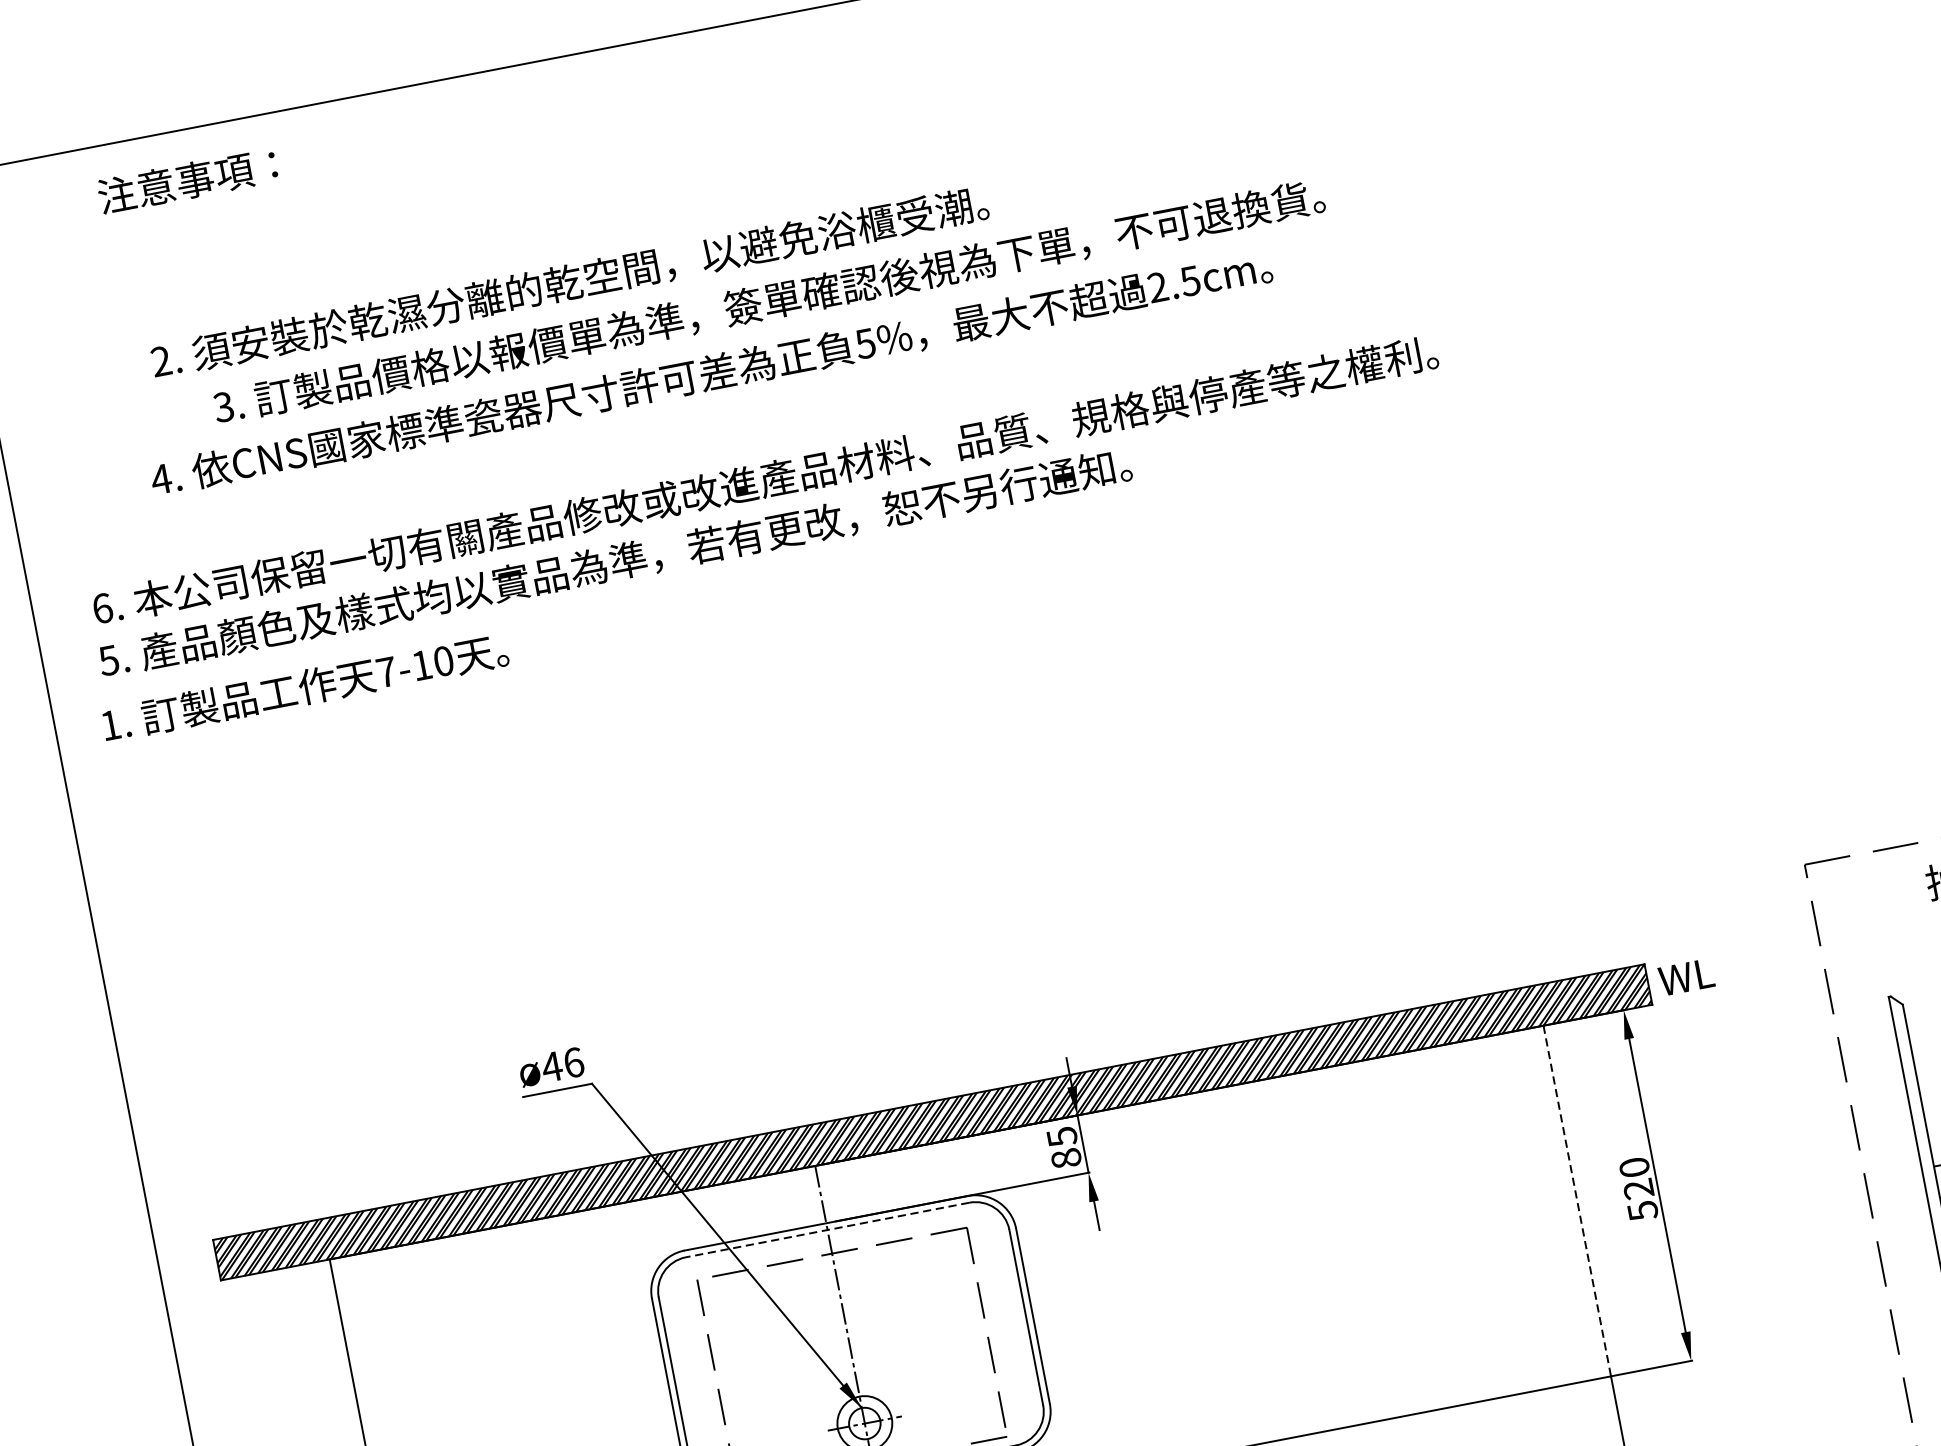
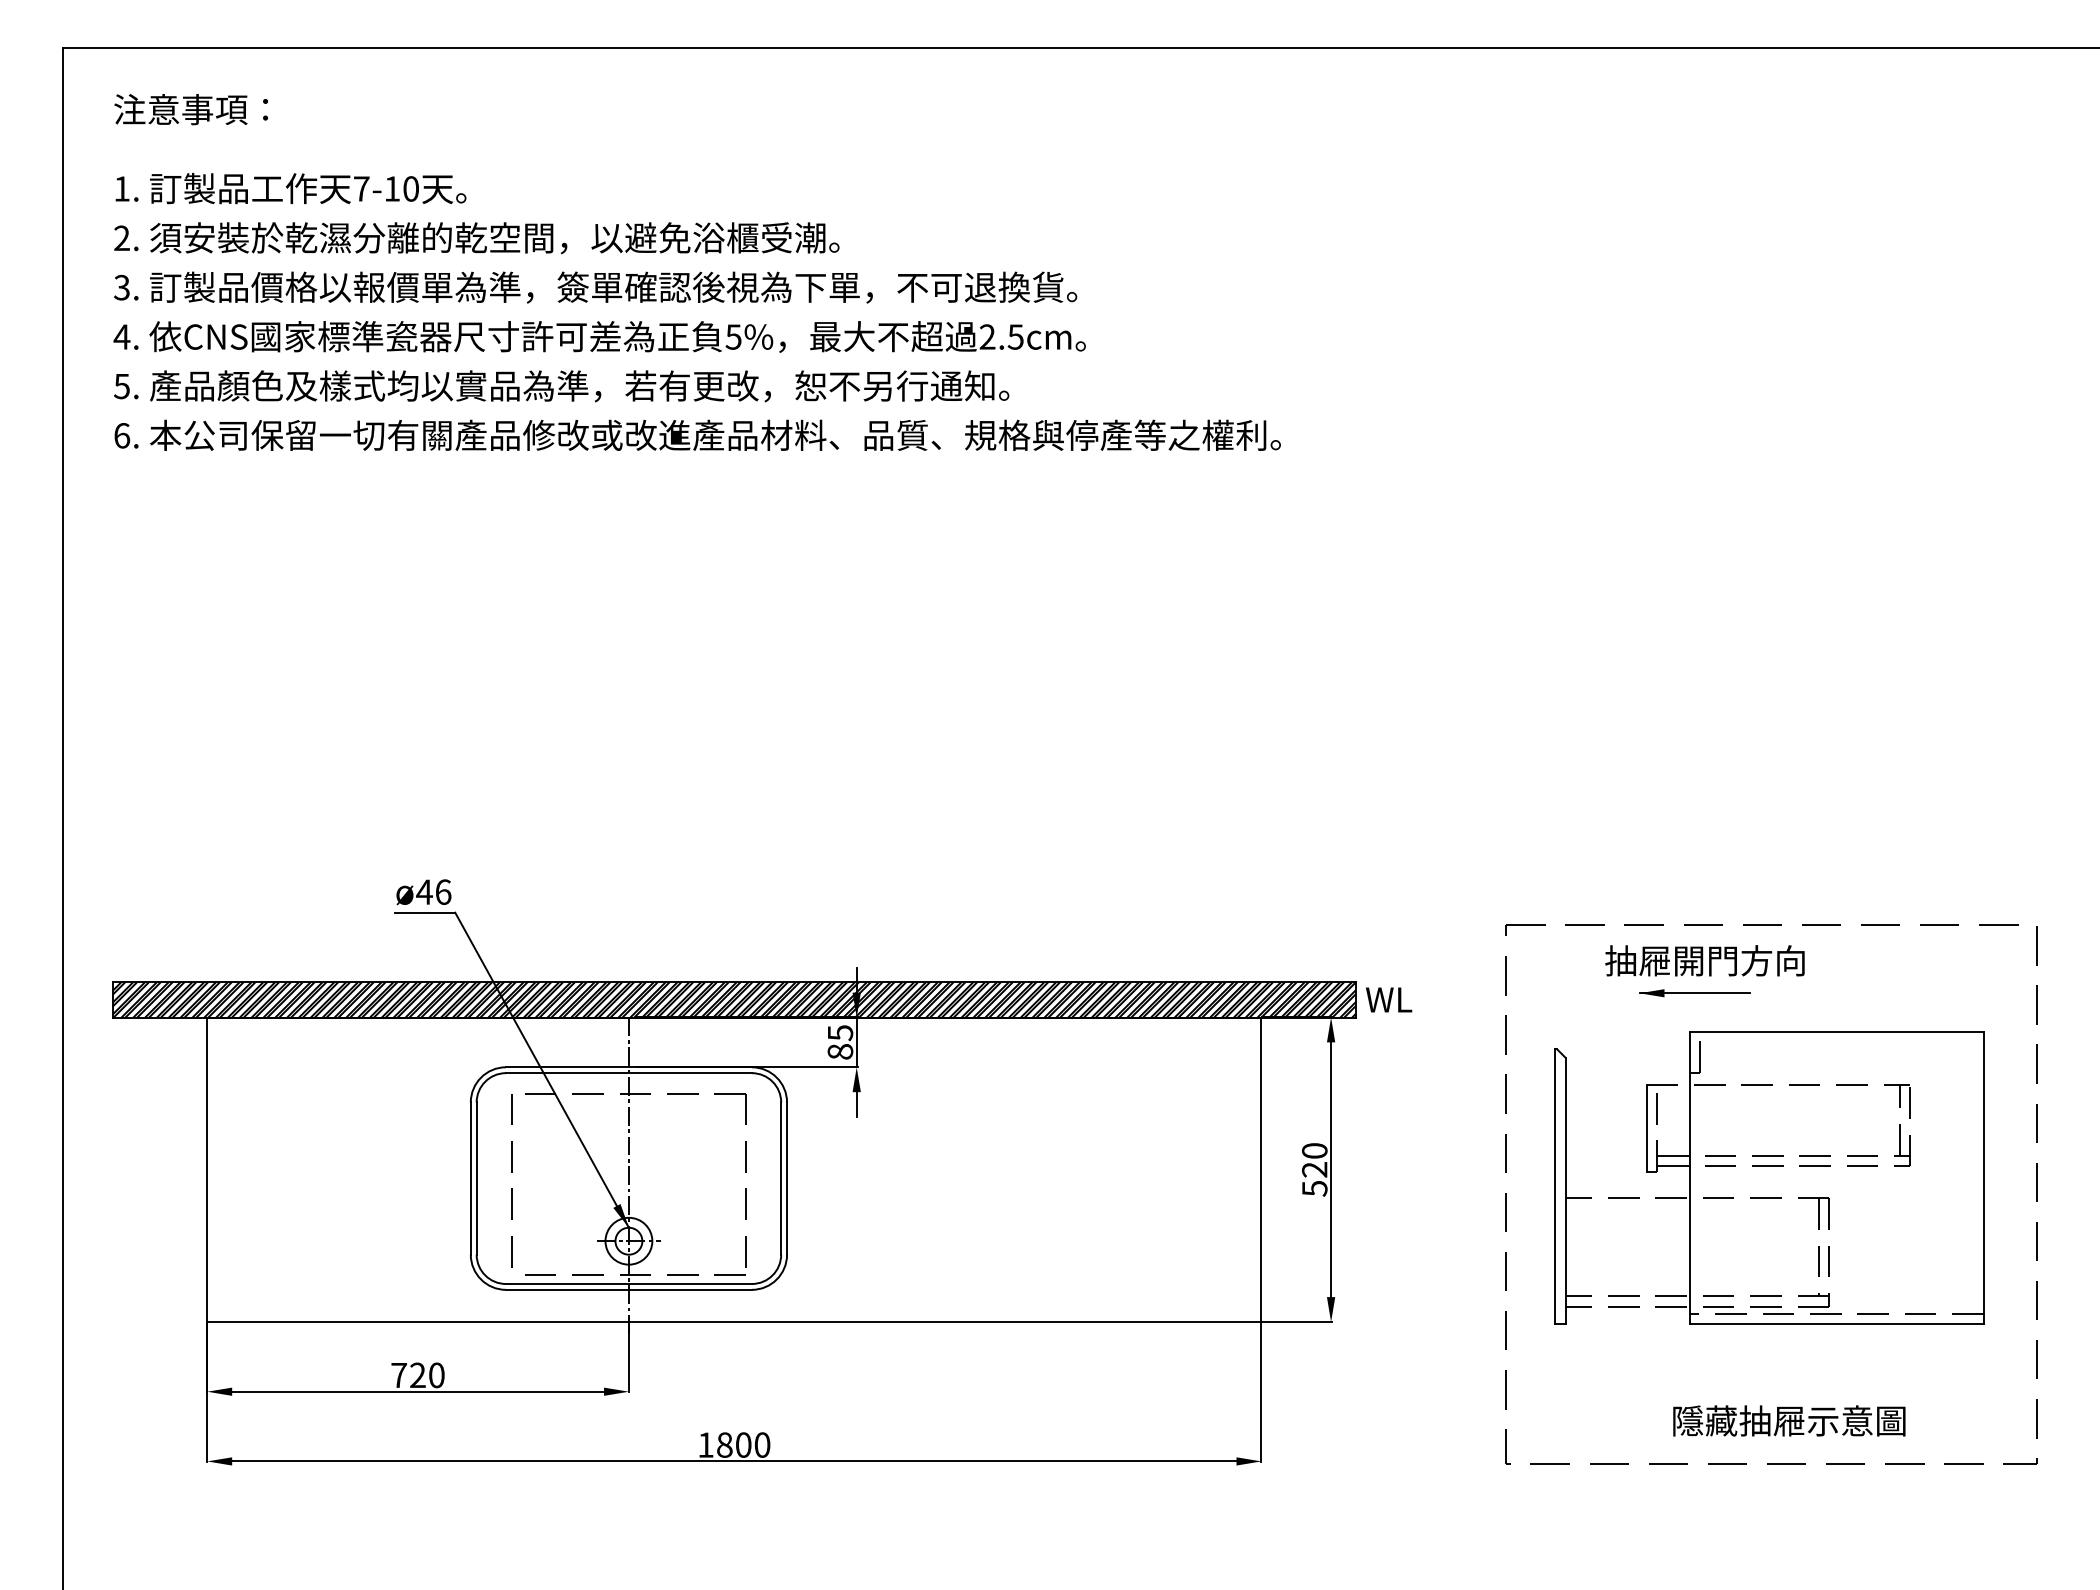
text: (187, 180) -> (191, 109), moved
text: (569, 283) -> (476, 238), moved
text: (768, 301) -> (595, 287), moved
text: (710, 372) -> (599, 336), moved
text: (615, 563) -> (561, 386), moved
text: (304, 687) -> (290, 188), moved
line: (1577, 1201) -> (1261, 1170), dashed -> solid
line: (827, 1230) -> (628, 1073), dashed -> solid

